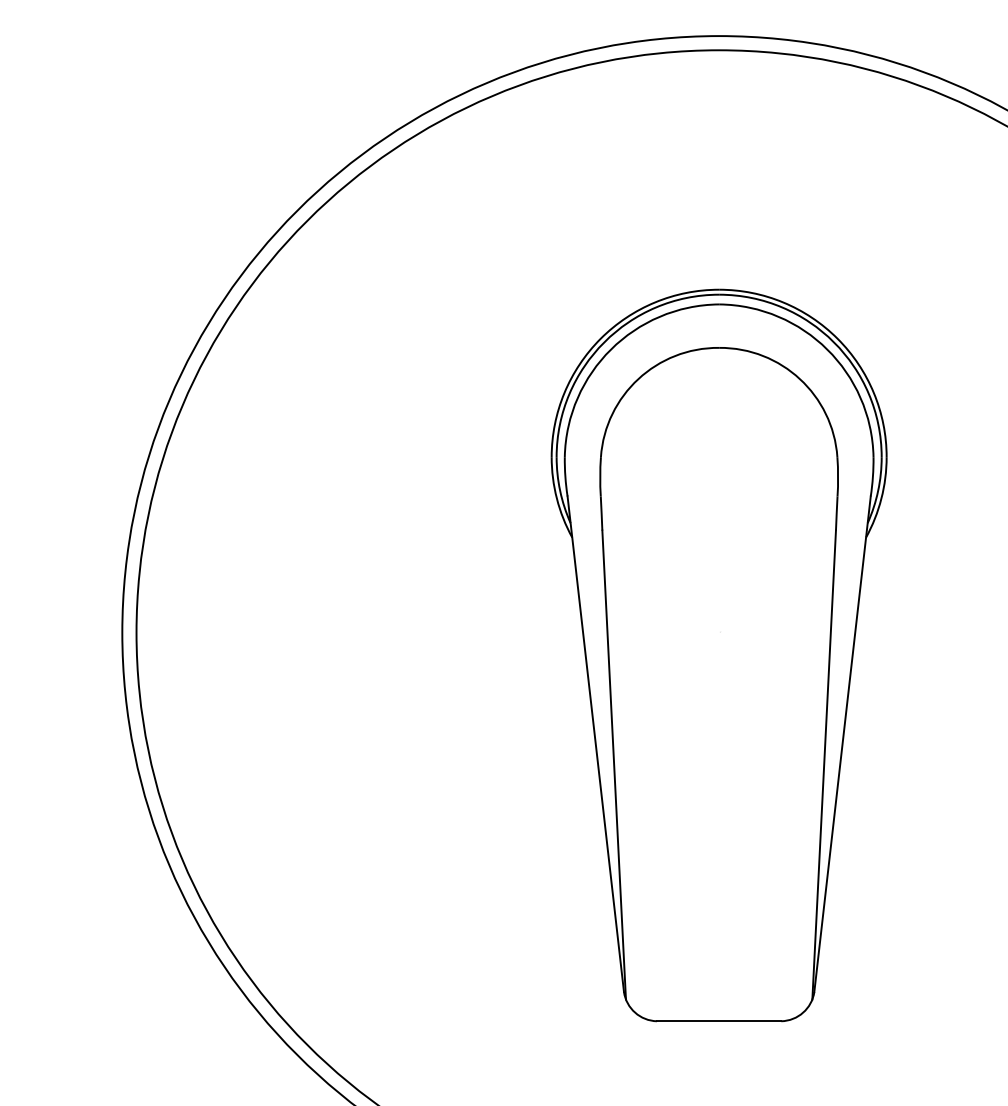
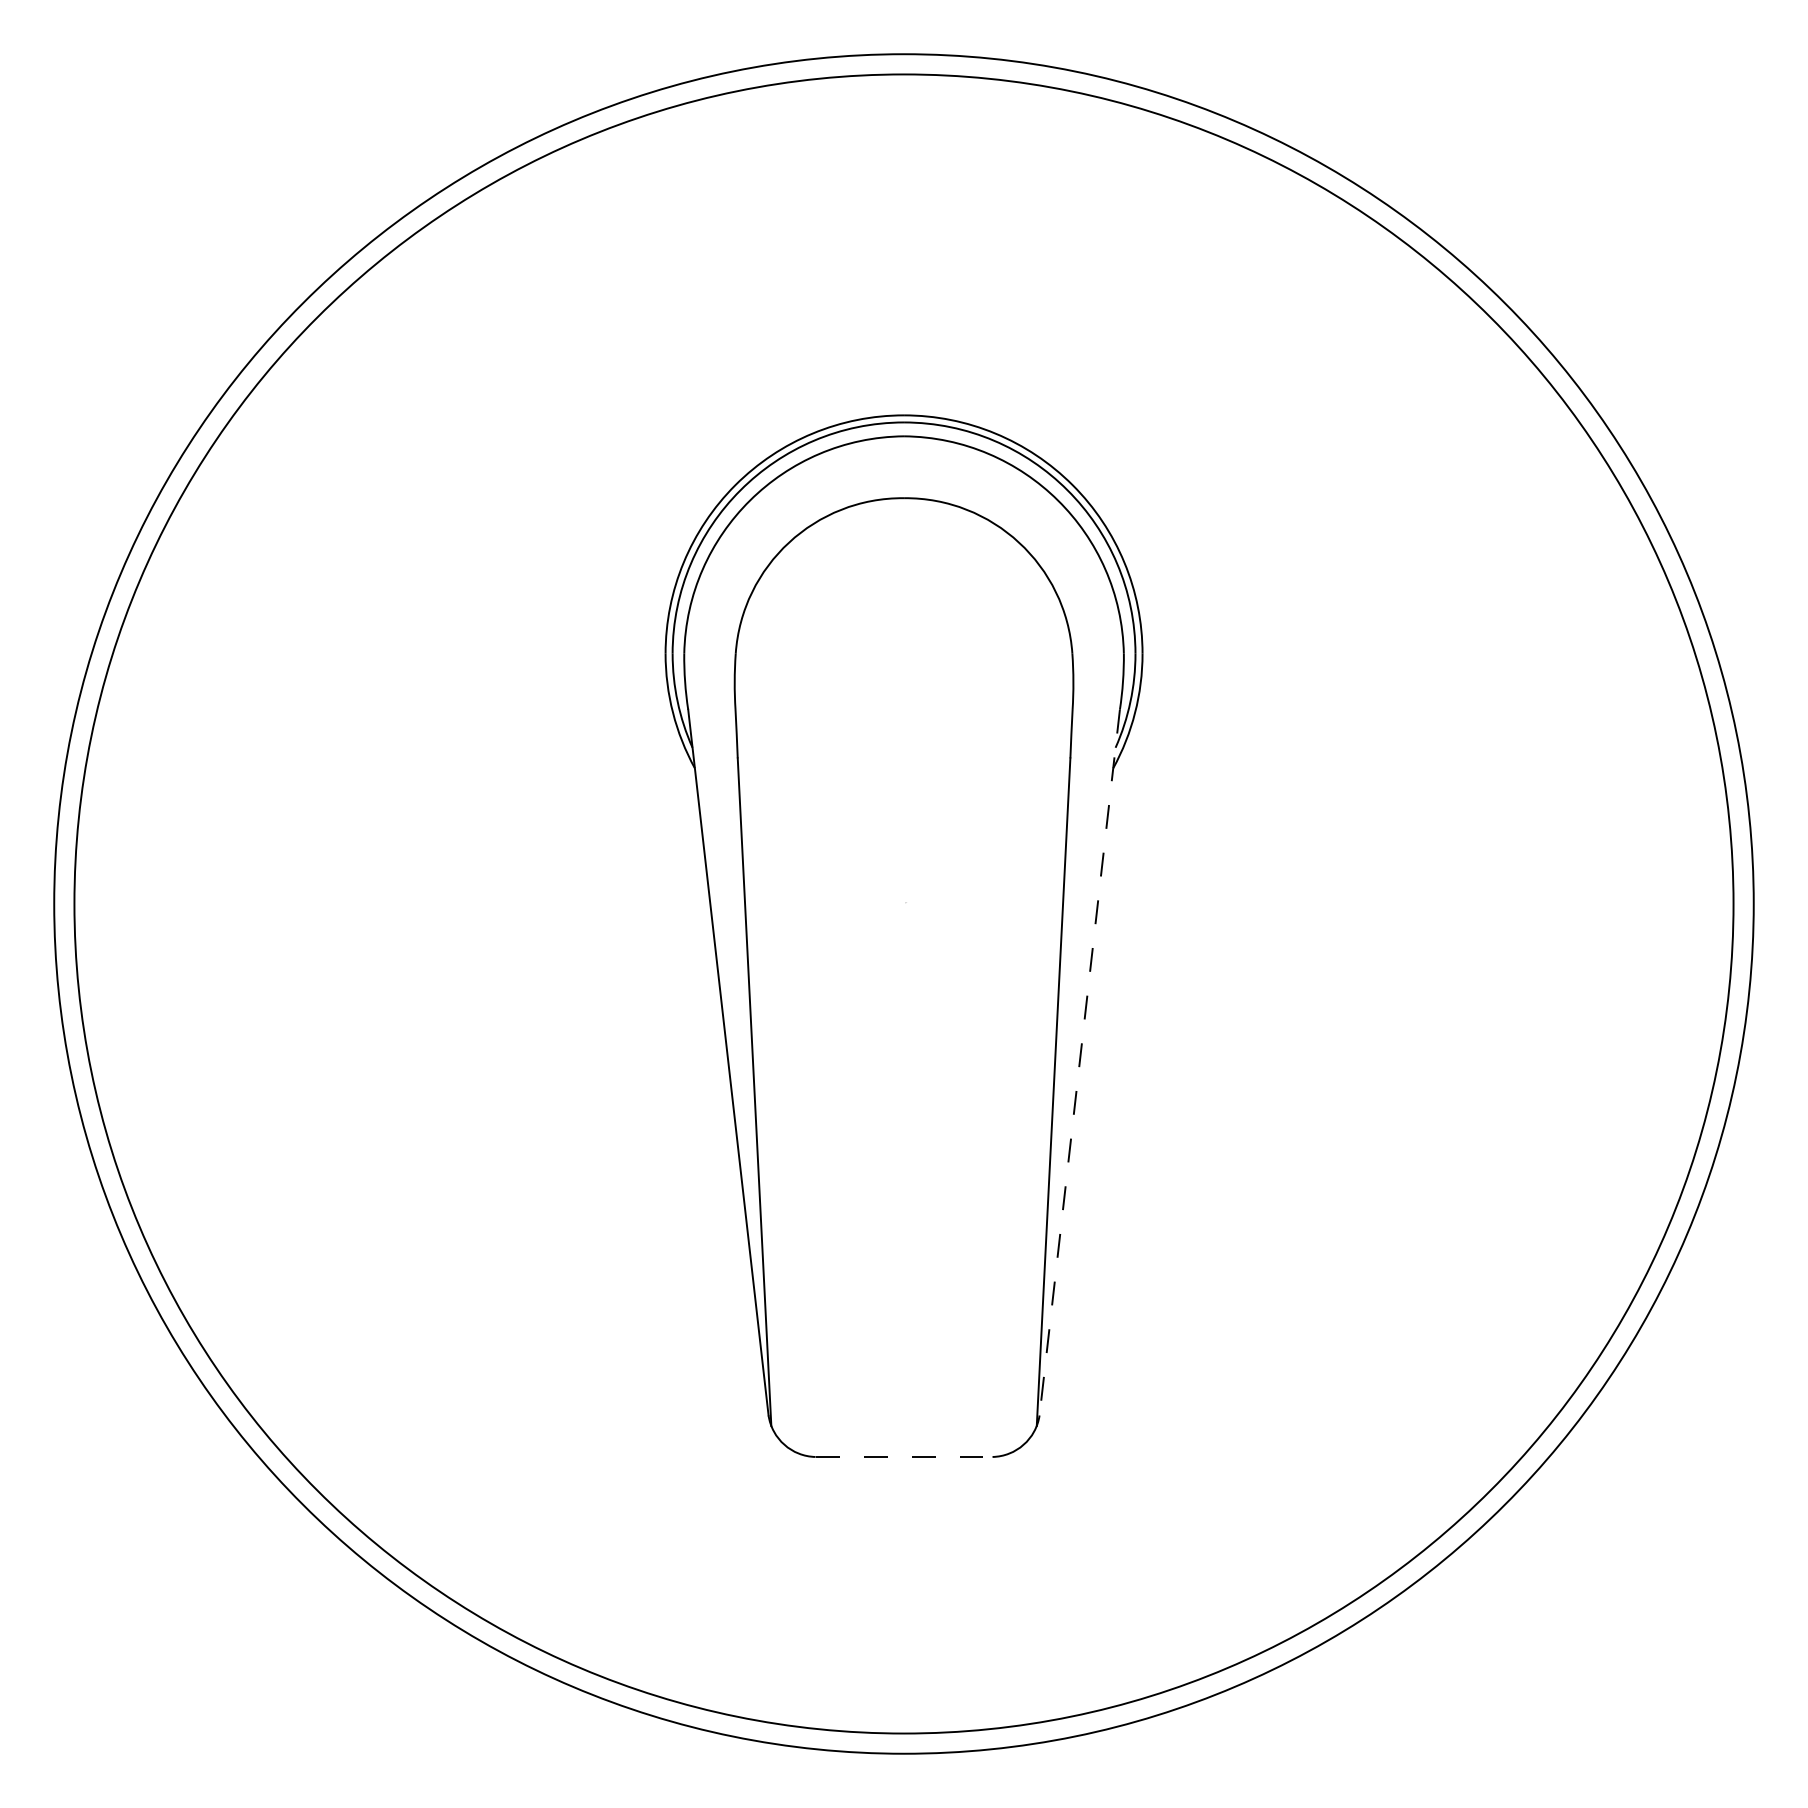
line: (842, 744) -> (1079, 1063), solid -> dashed
line: (719, 1021) -> (904, 1457), solid -> dashed

